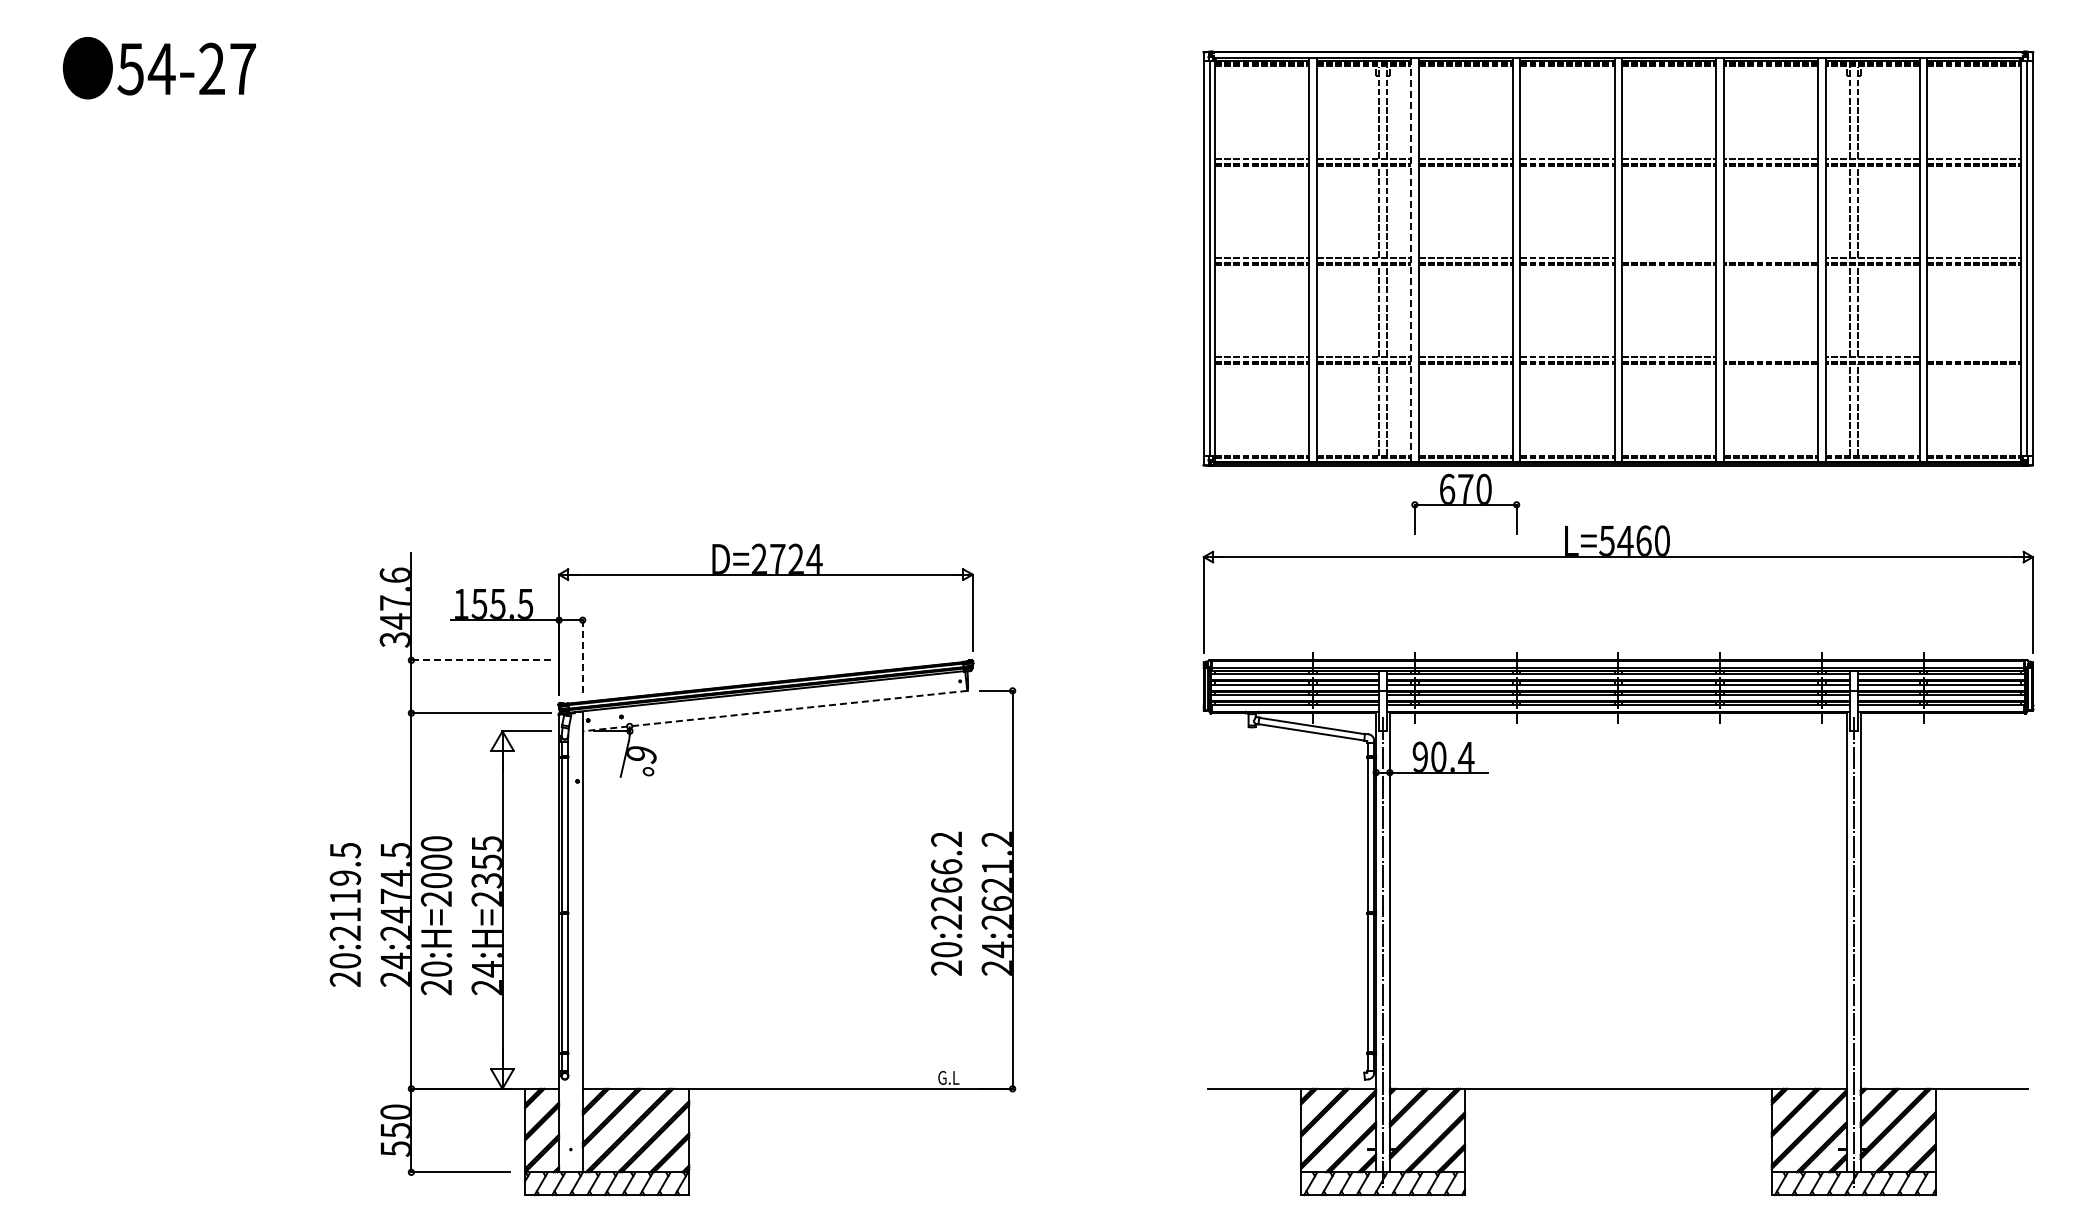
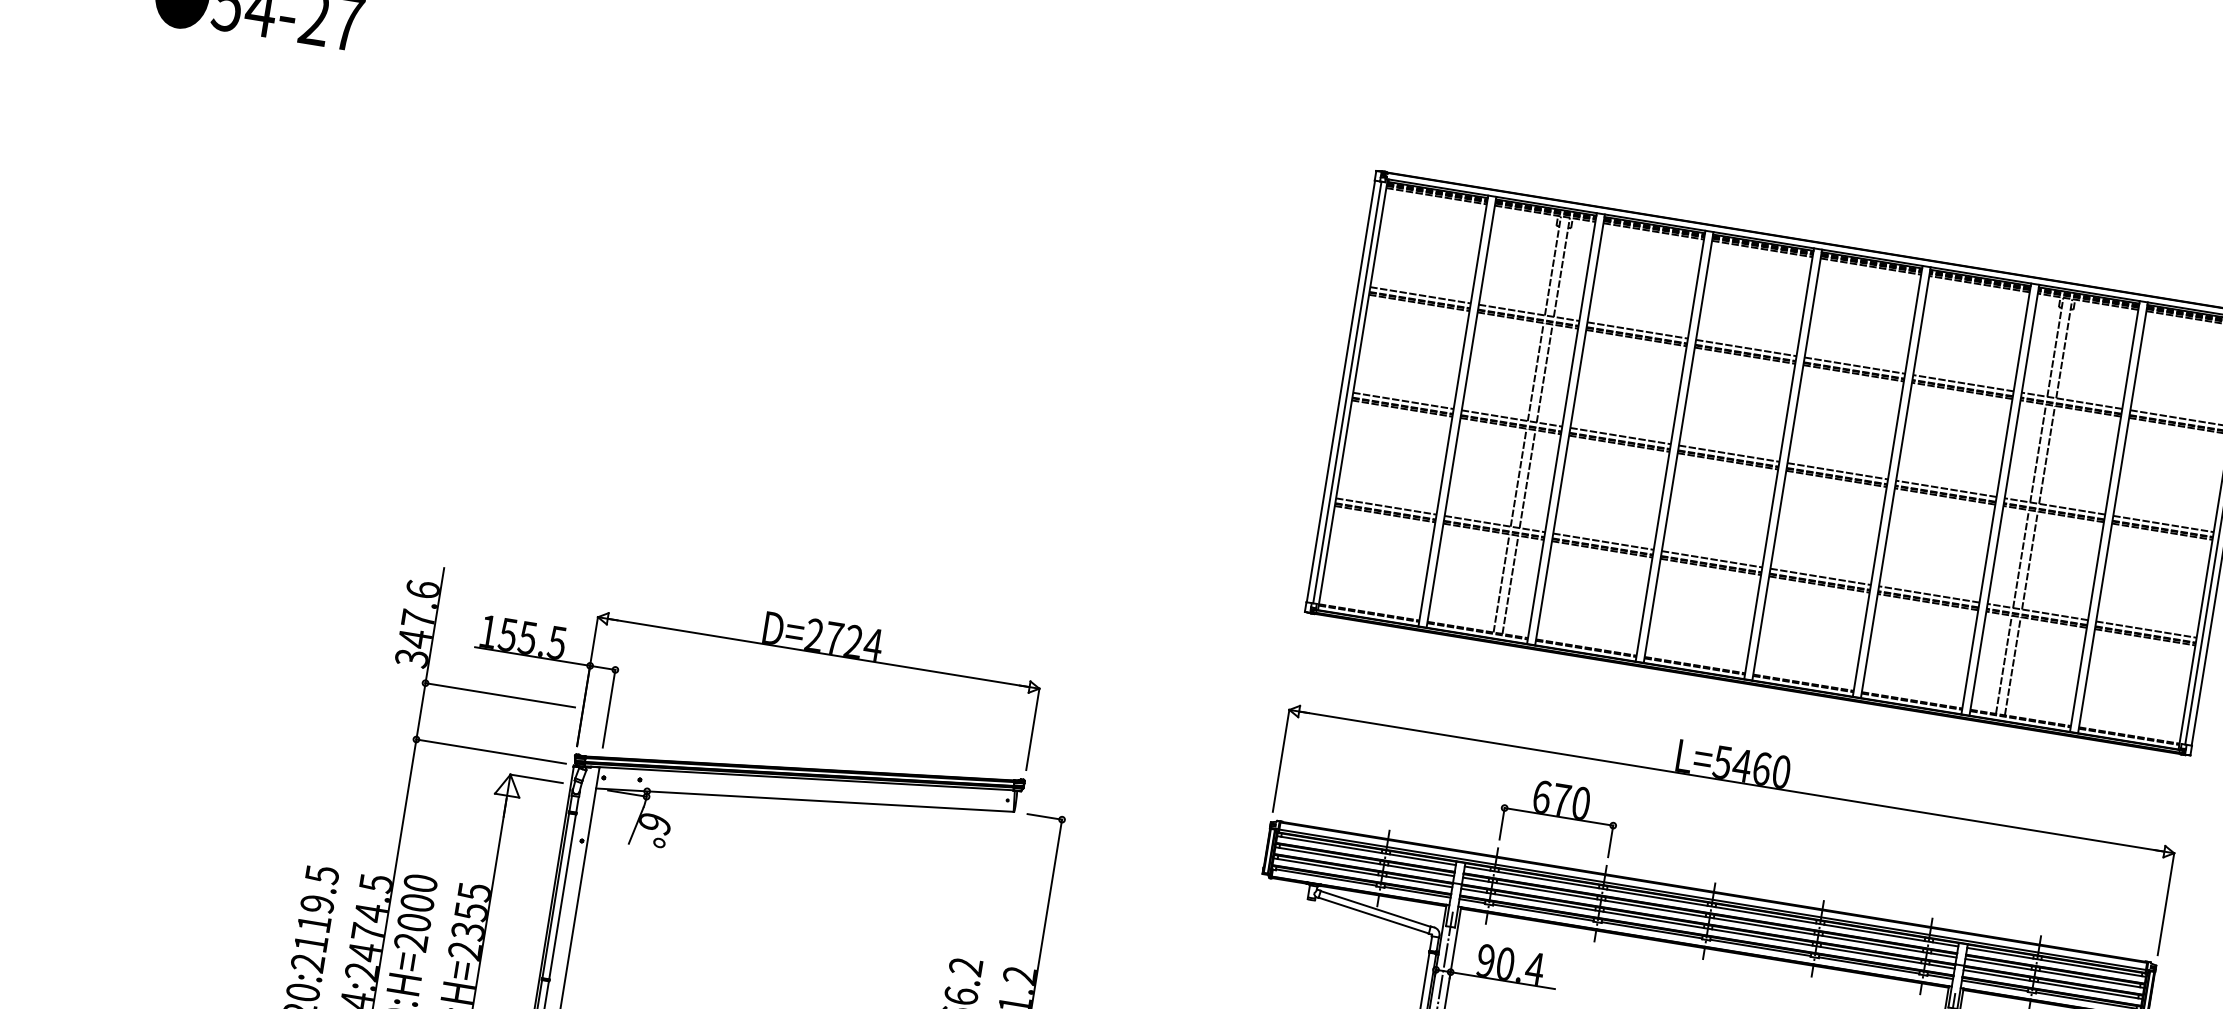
line: (1669, 258) -> (1838, 471), added
line: (1770, 258) -> (1945, 489), added
line: (1411, 260) -> (1562, 429), dashed -> solid
line: (1770, 357) -> (1928, 594), added
line: (1974, 357) -> (2146, 630), added
part: (1465, 503) -> (1558, 815), moved
line: (582, 656) -> (608, 708), dashed -> solid
line: (480, 660) -> (499, 695), dashed -> solid
line: (774, 711) -> (804, 800), dashed -> solid

